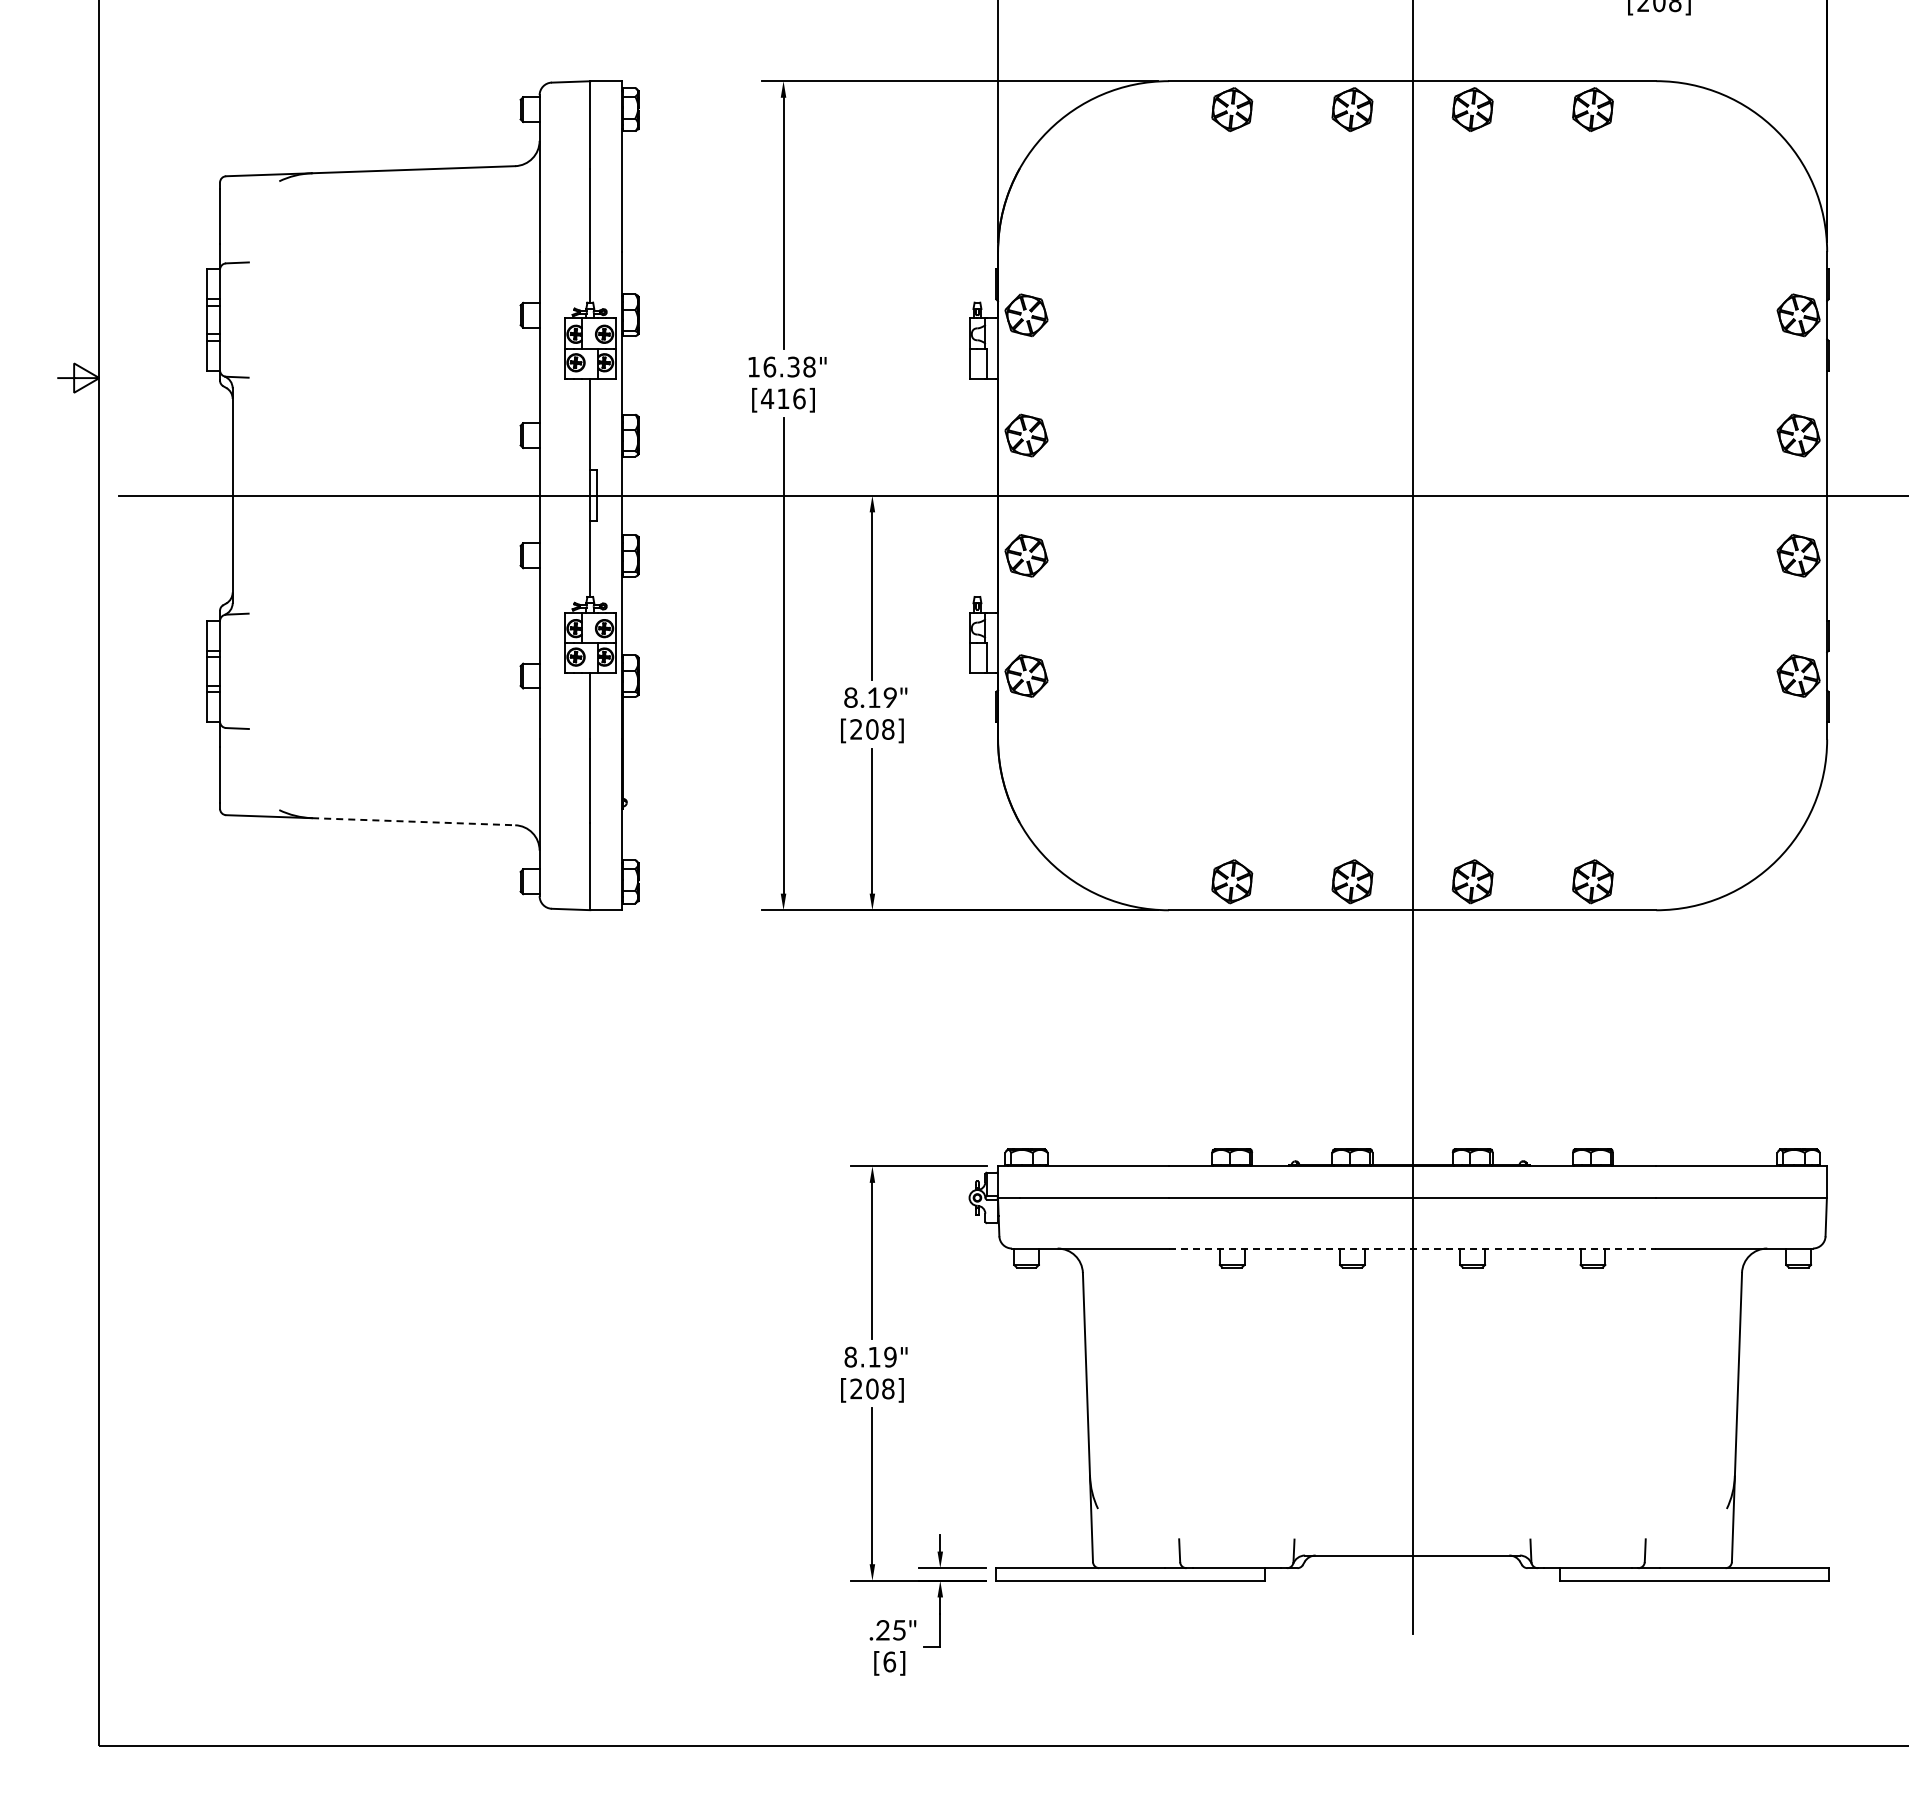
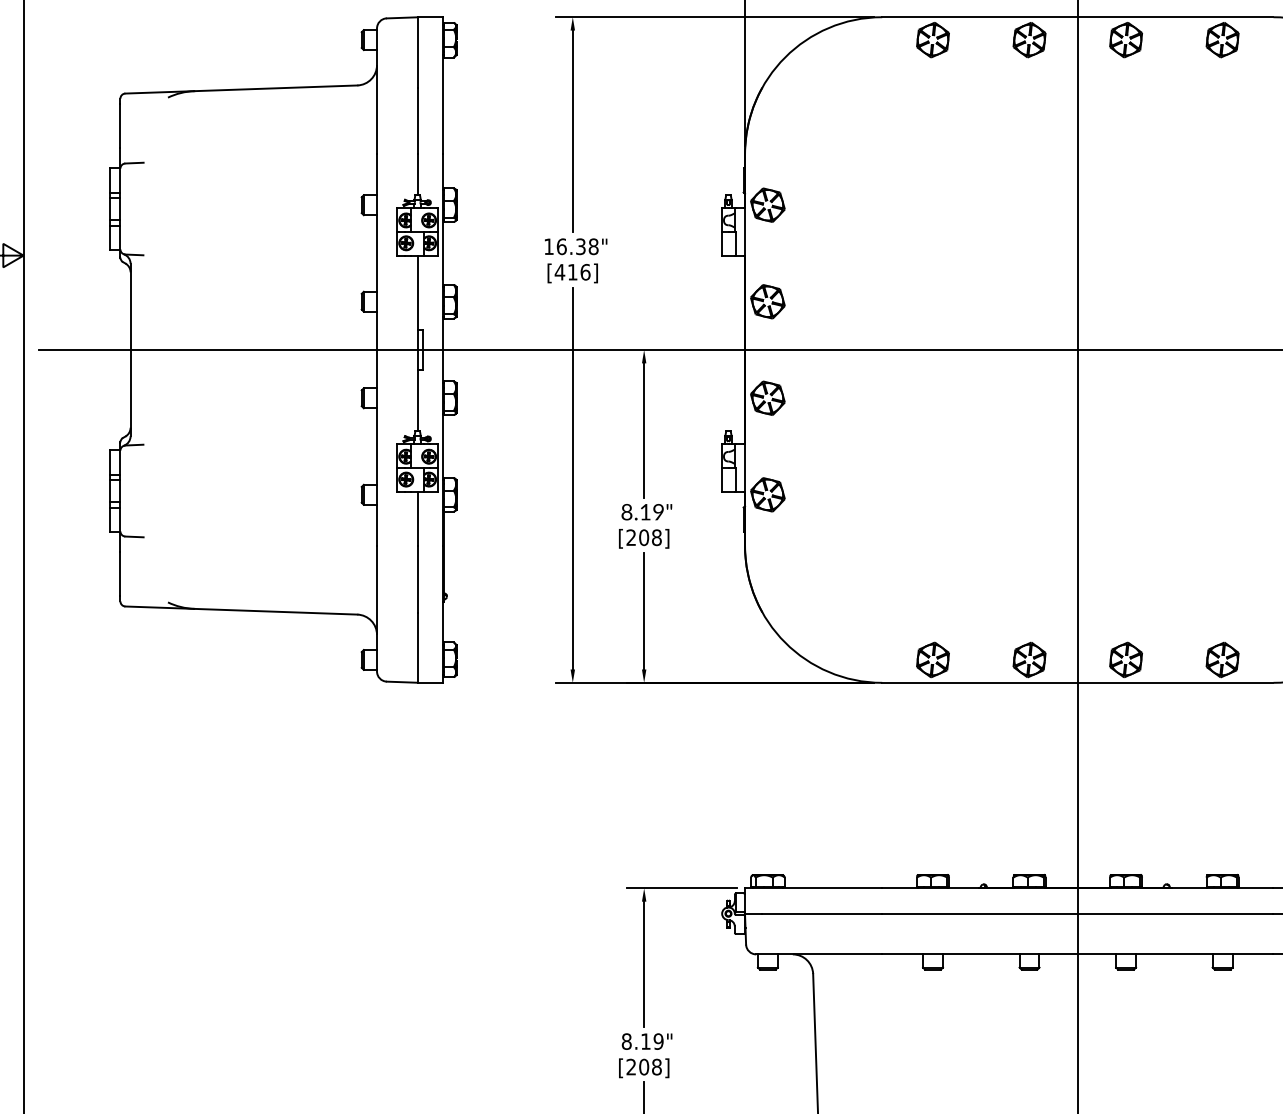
line: (413, 821) -> (275, 611), dashed -> solid
line: (1412, 1248) -> (1077, 954), dashed -> solid

